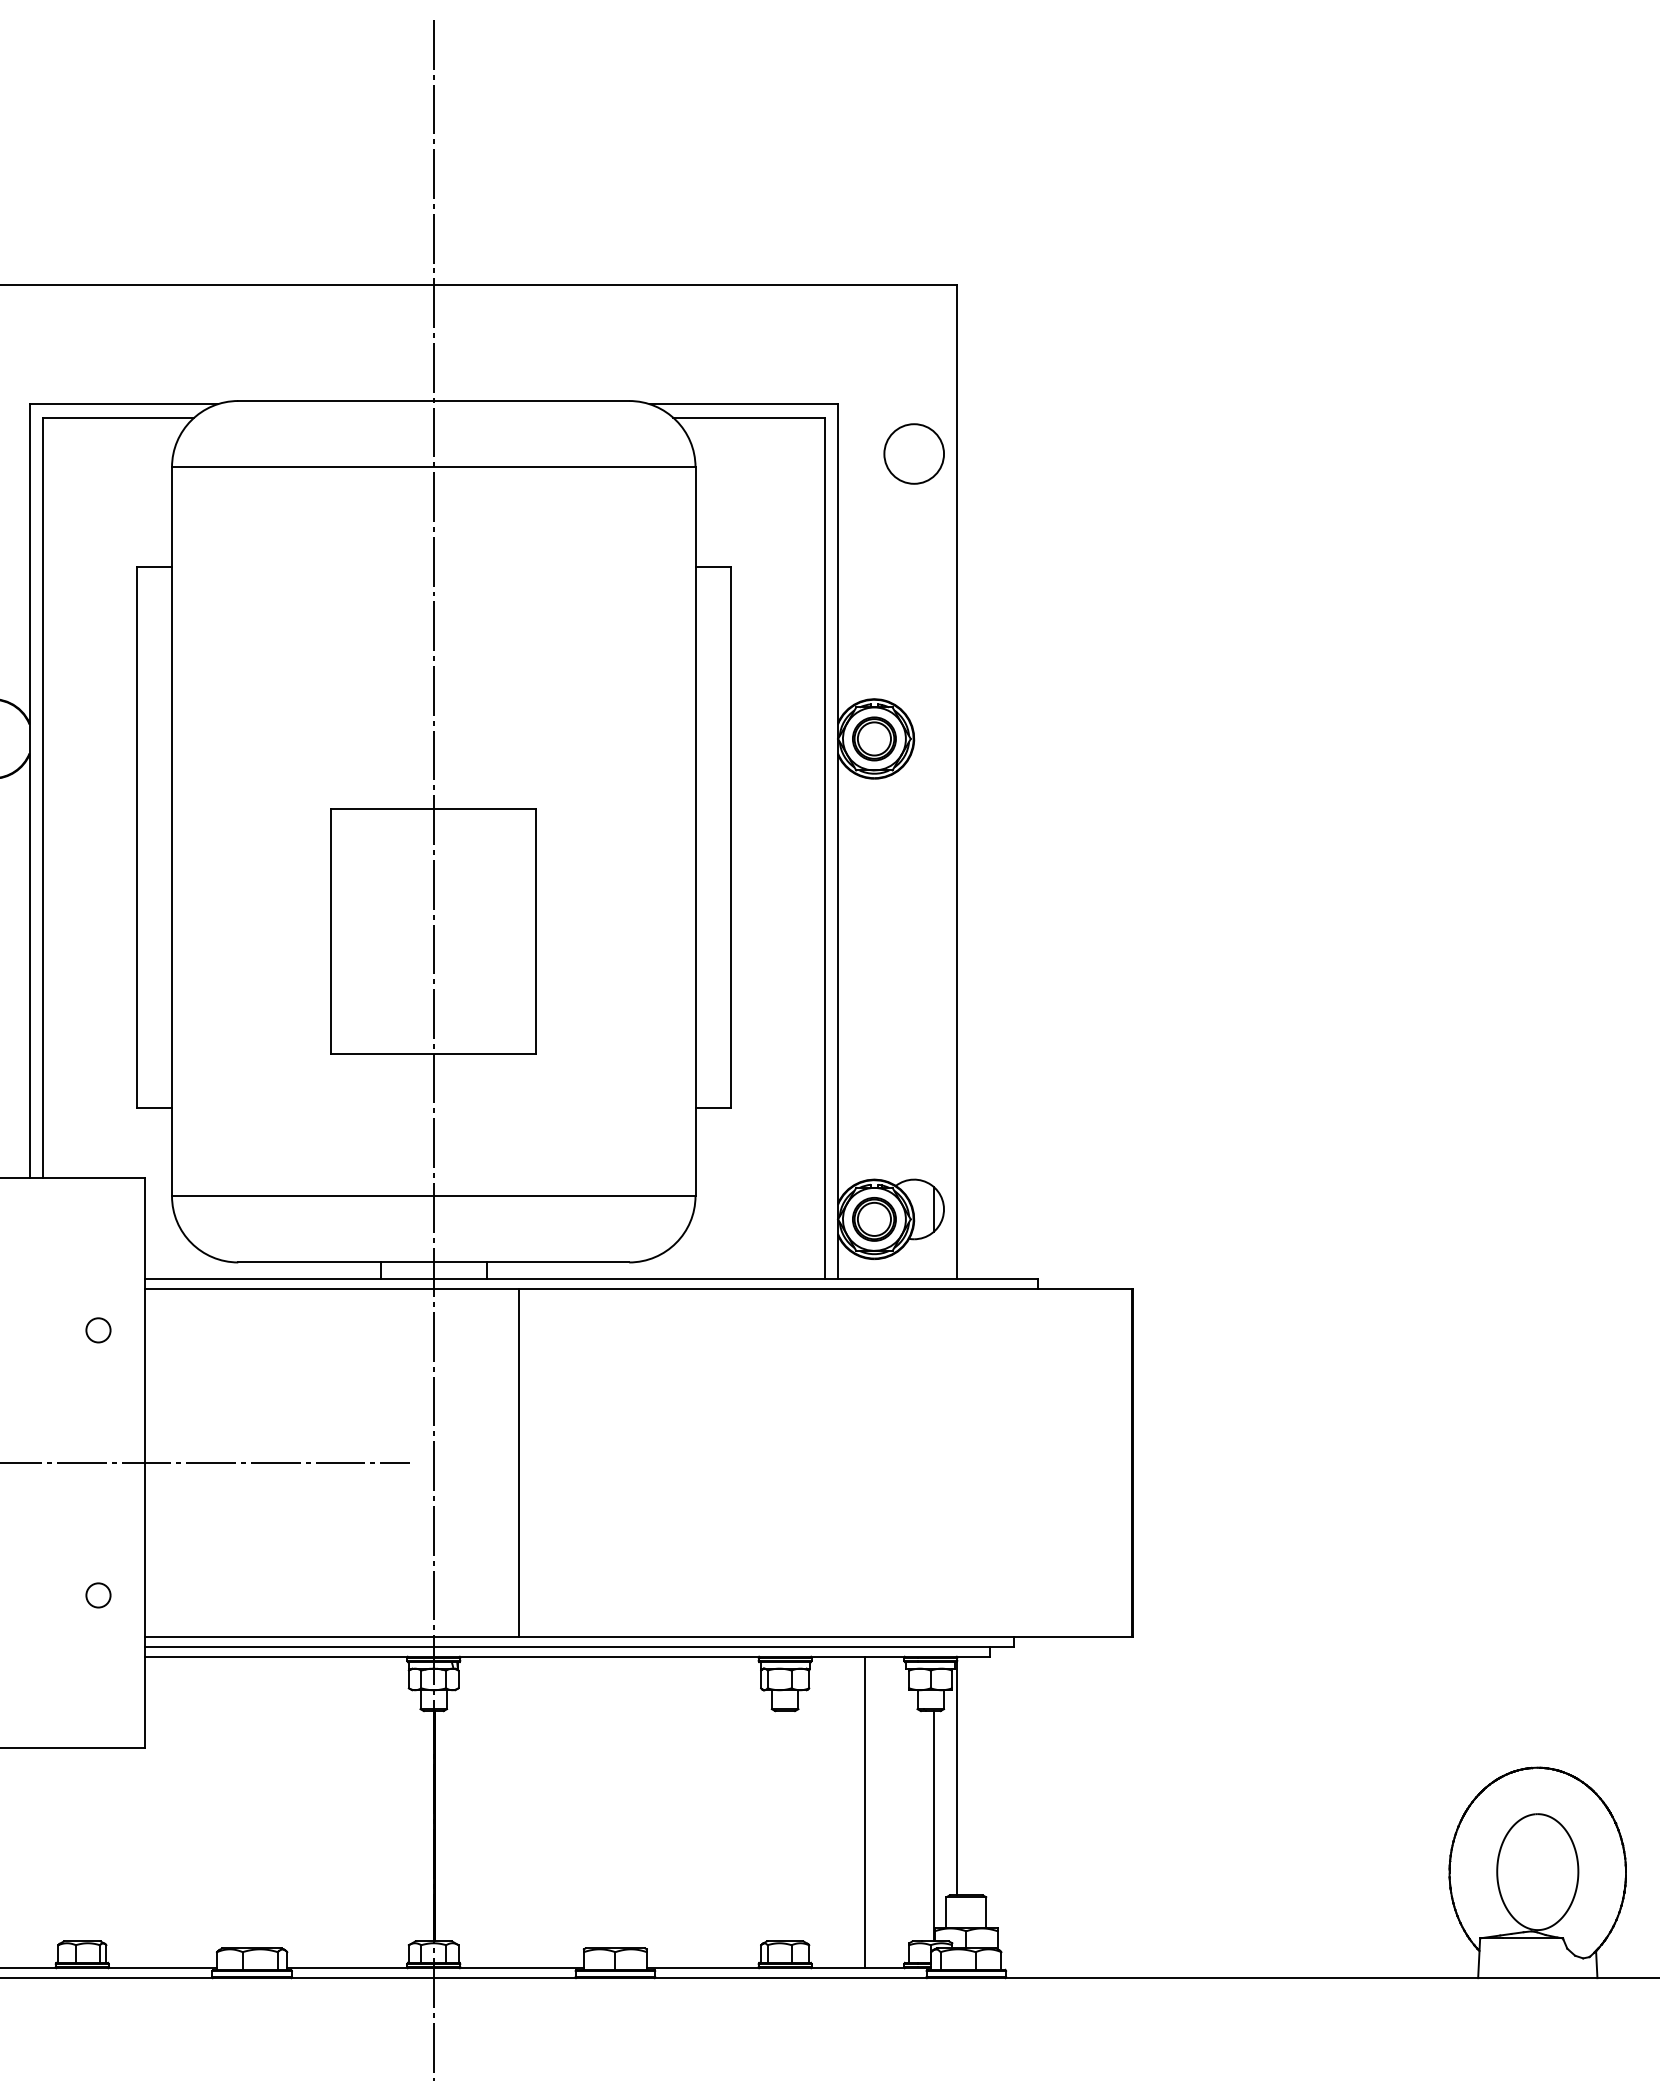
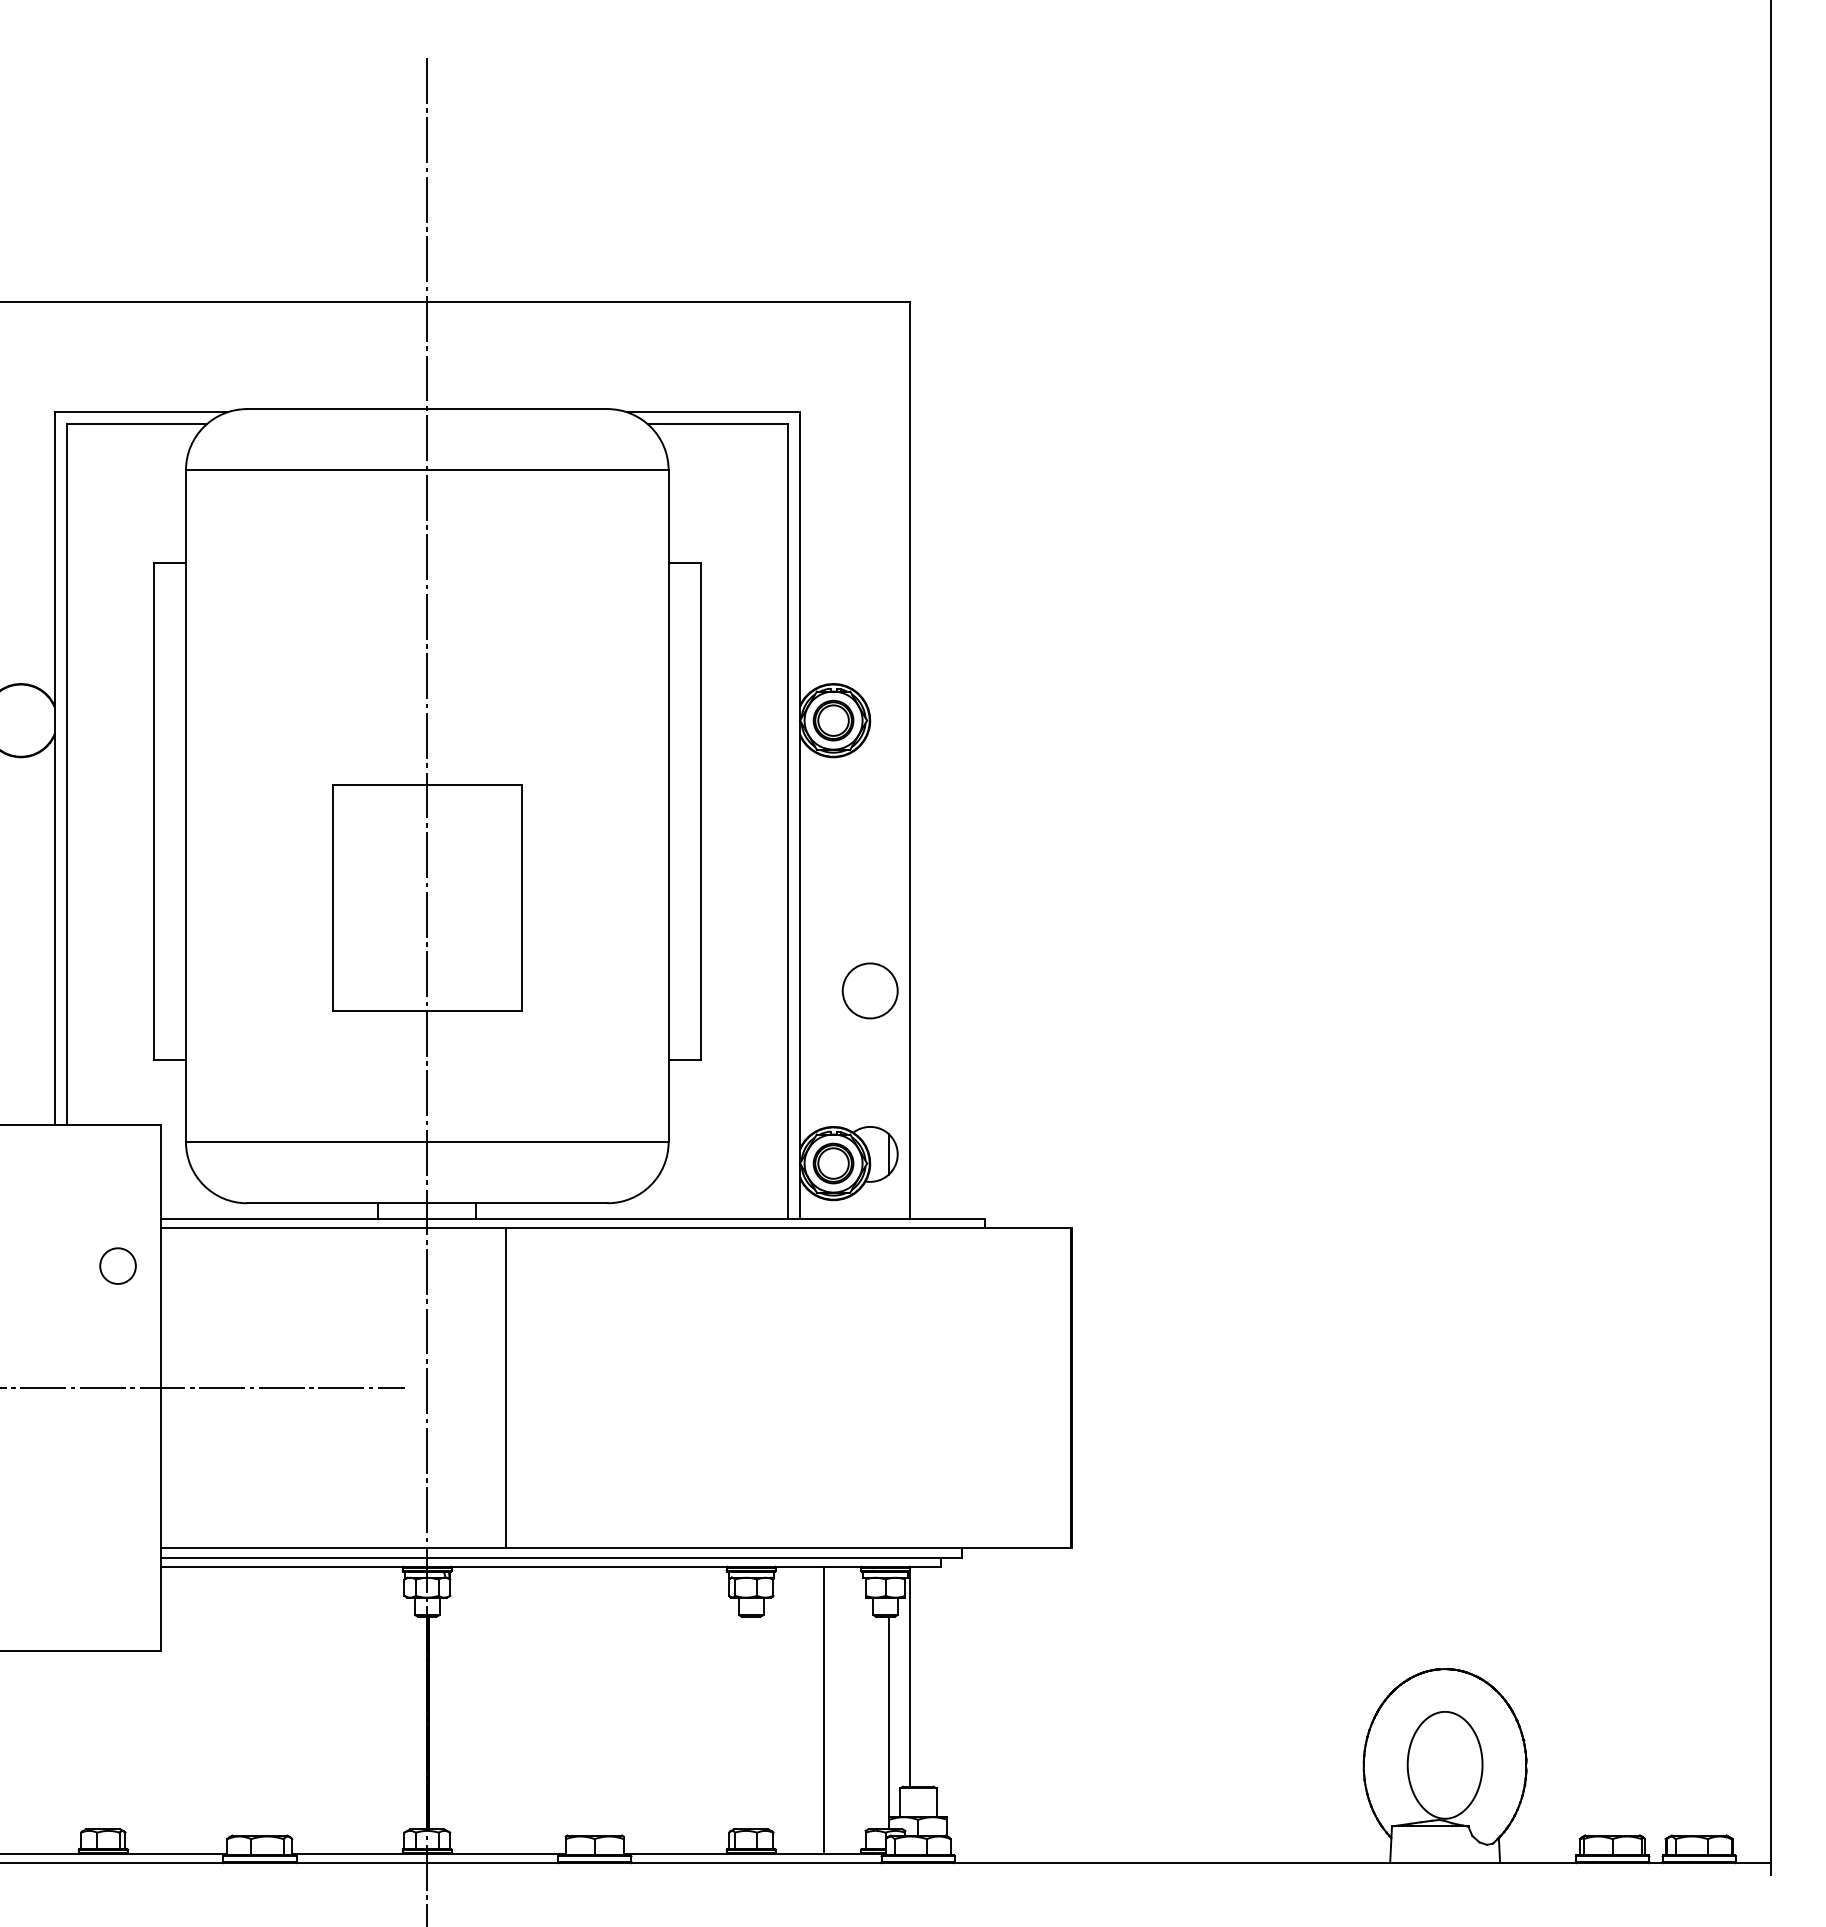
circle: (913, 453) -> (869, 990), moved
circle: (98, 1329) -> (118, 1265), size x1.6
circle: (98, 1595) -> (118, 1510), removed

